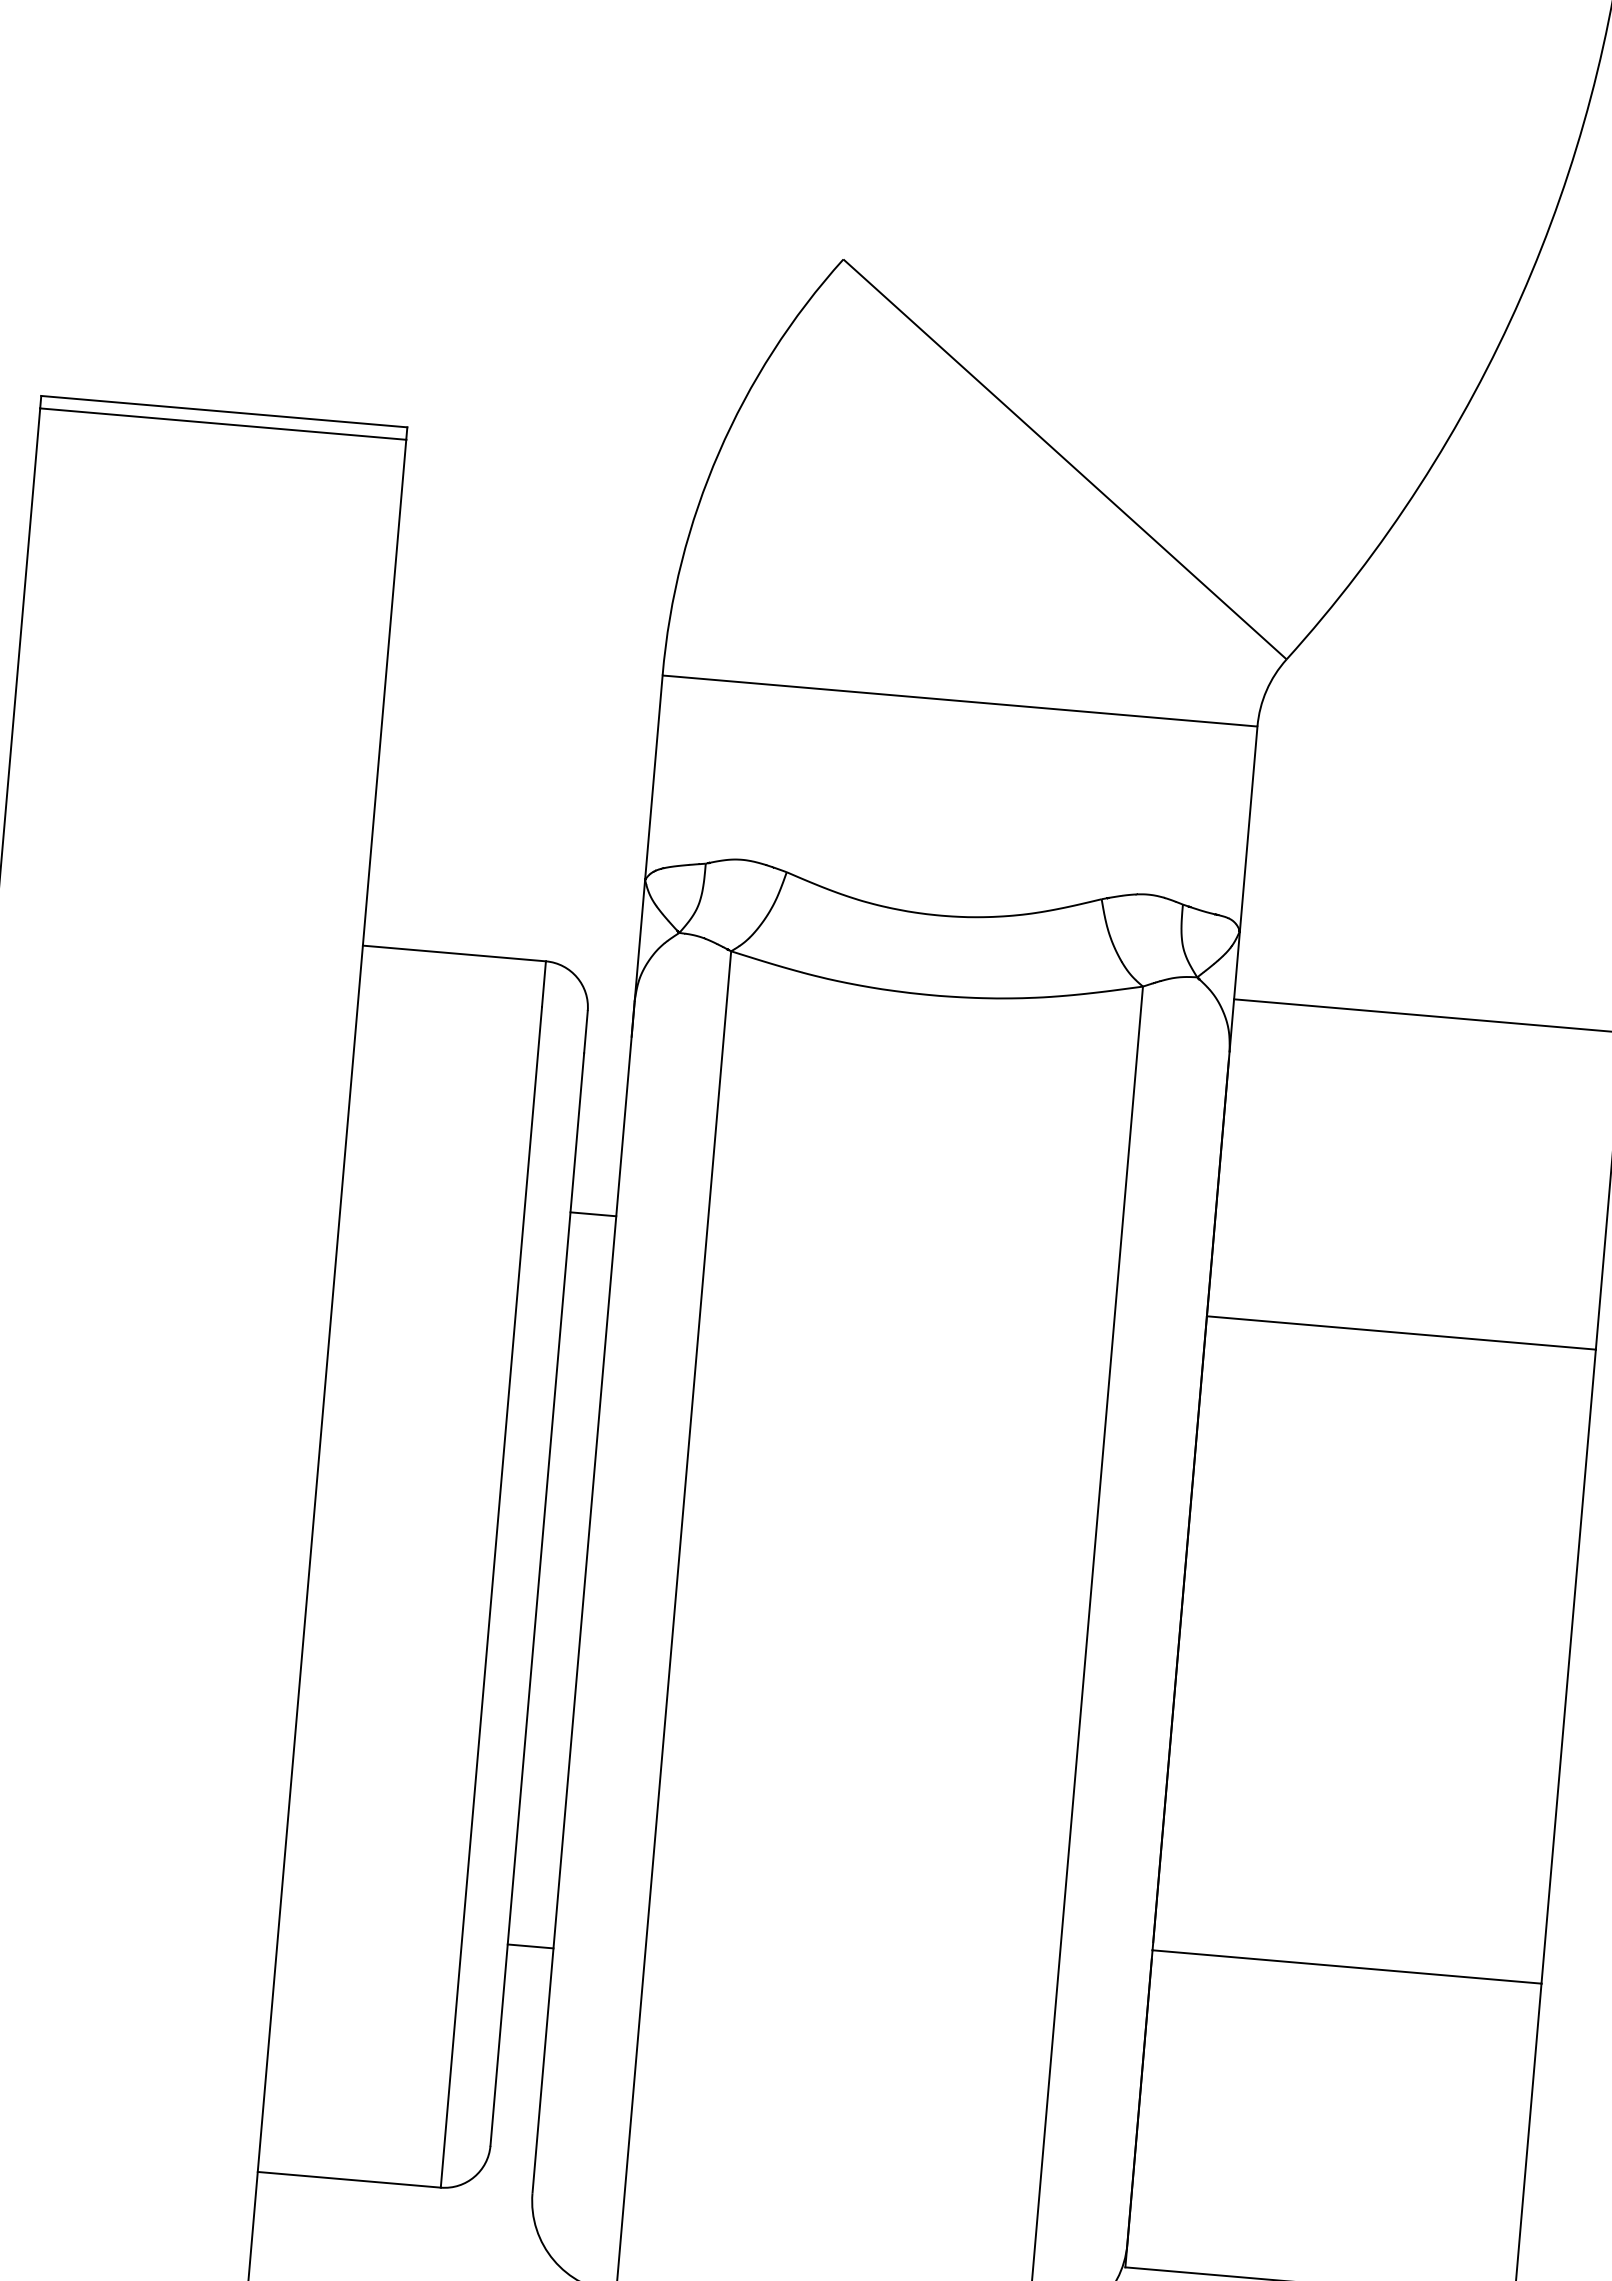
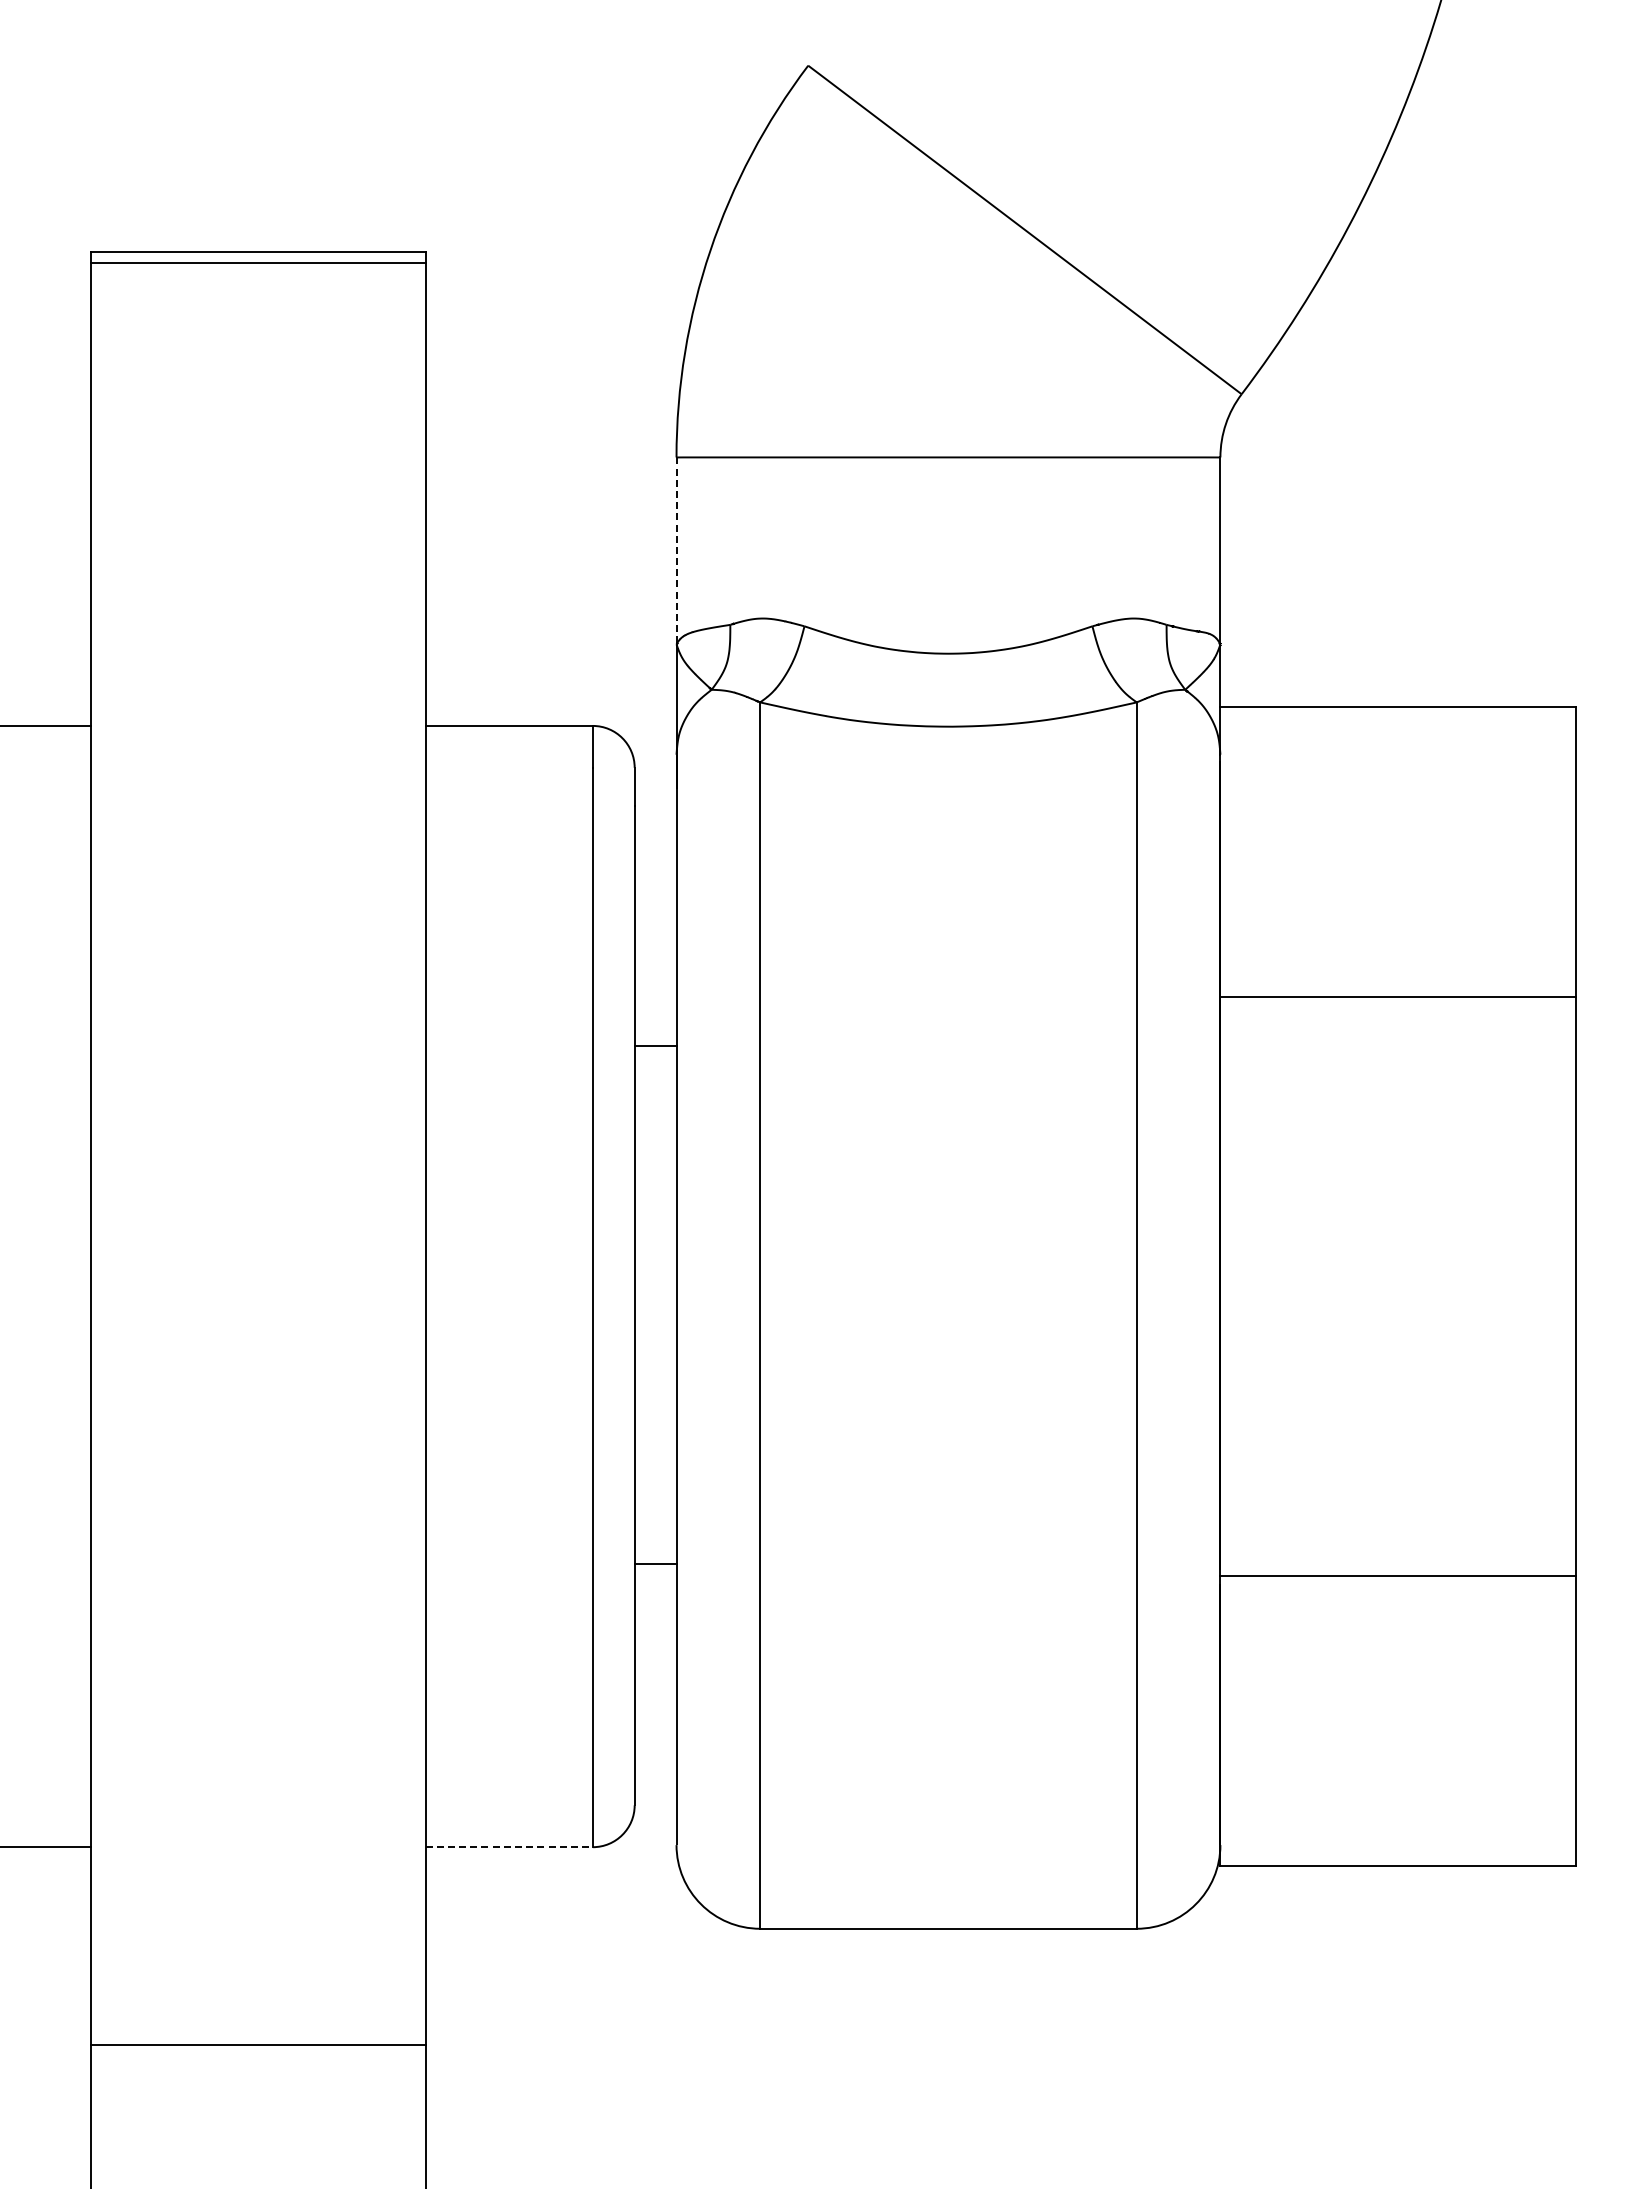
line: (653, 778) -> (676, 551), solid -> dashed
line: (593, 1213) -> (655, 1045), moved
line: (530, 1946) -> (655, 1564), moved
line: (349, 2180) -> (509, 1847), solid -> dashed

